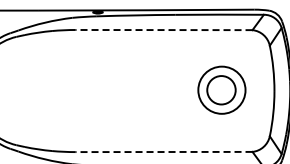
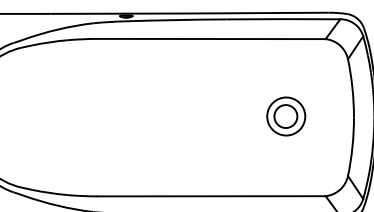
line: (163, 30) -> (210, 39), dashed -> solid
part: (221, 89) -> (285, 115), size x0.62
line: (163, 152) -> (210, 196), dashed -> solid

